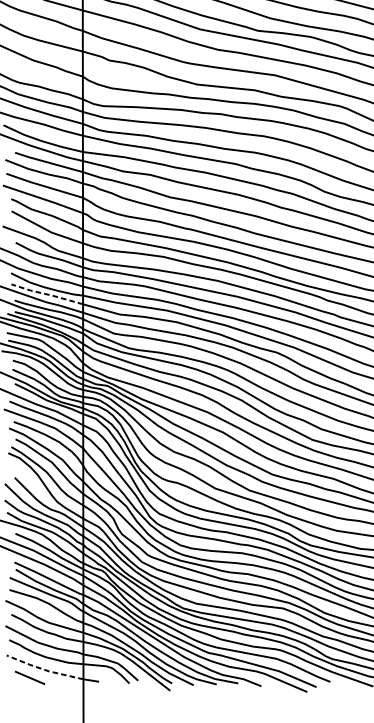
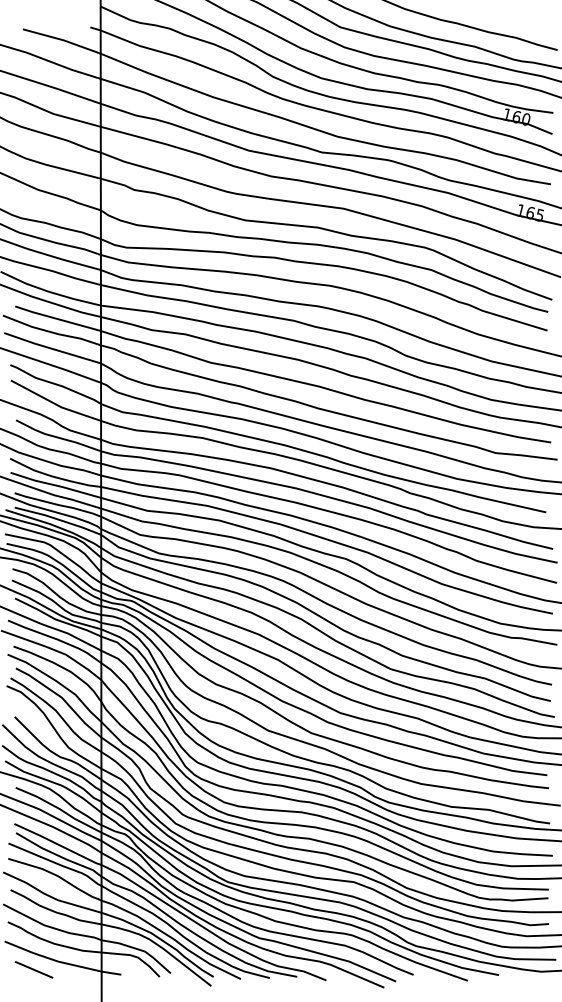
line: (46, 294) -> (55, 485), dashed -> solid
line: (43, 669) -> (51, 959), dashed -> solid

